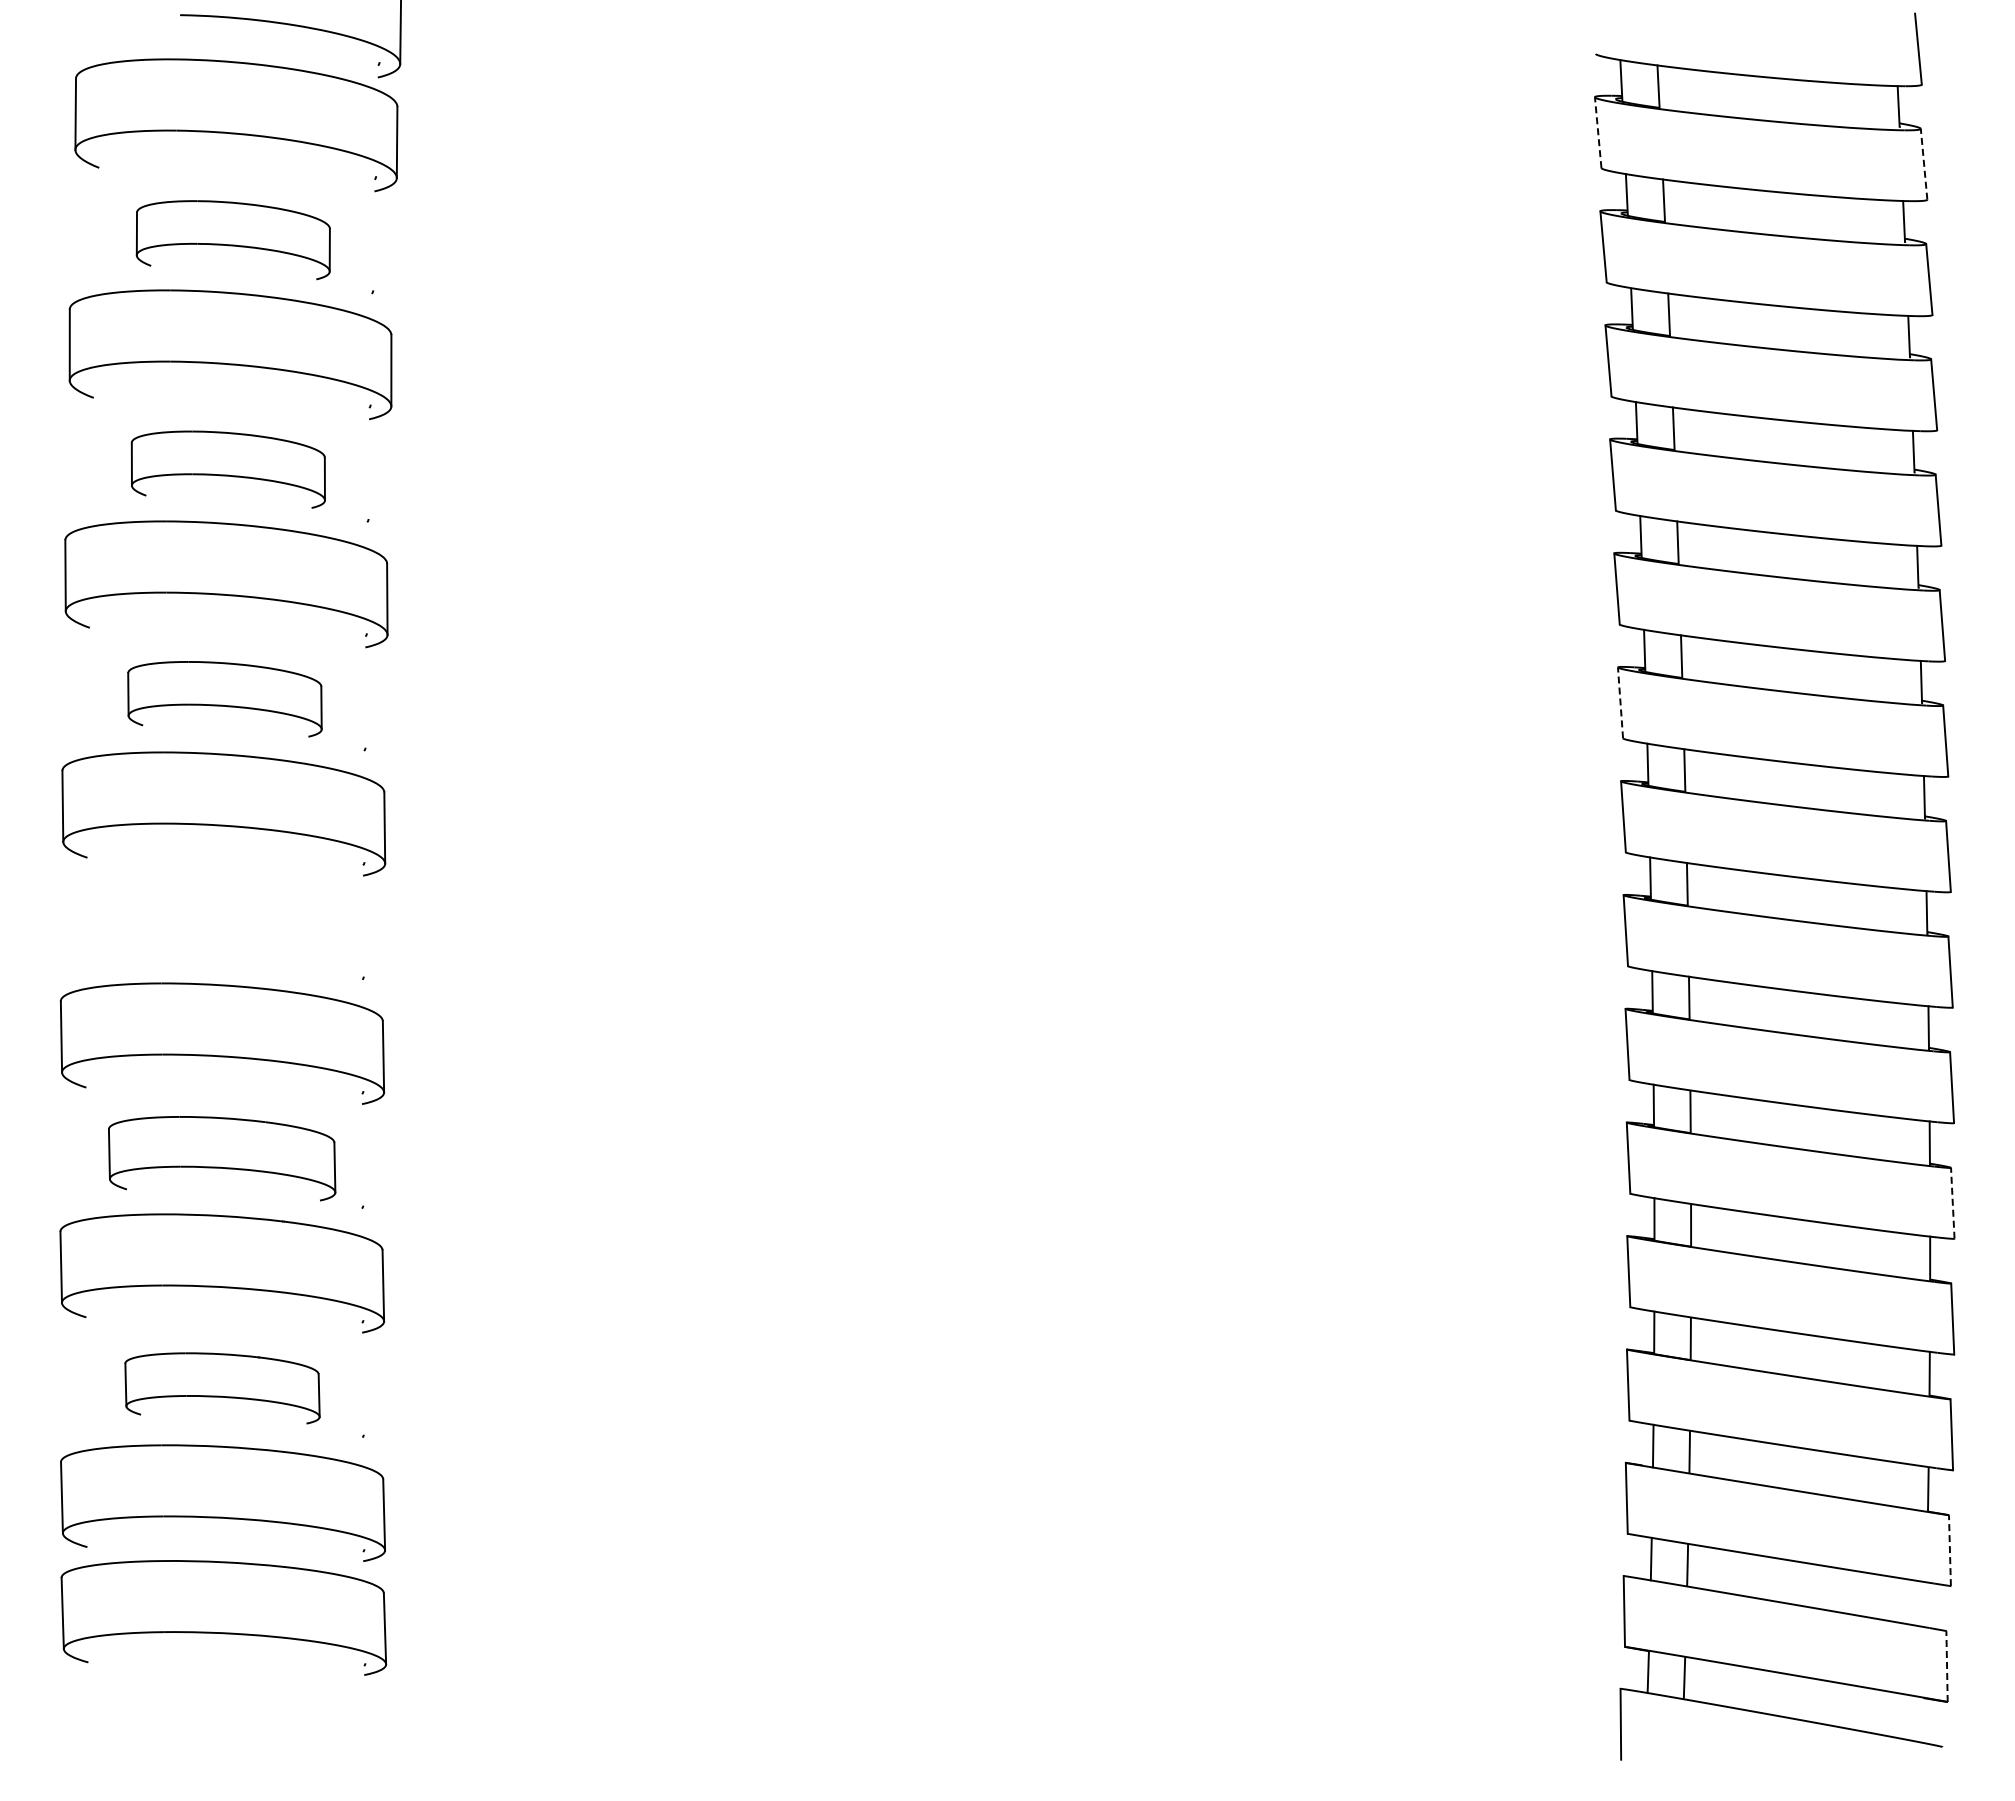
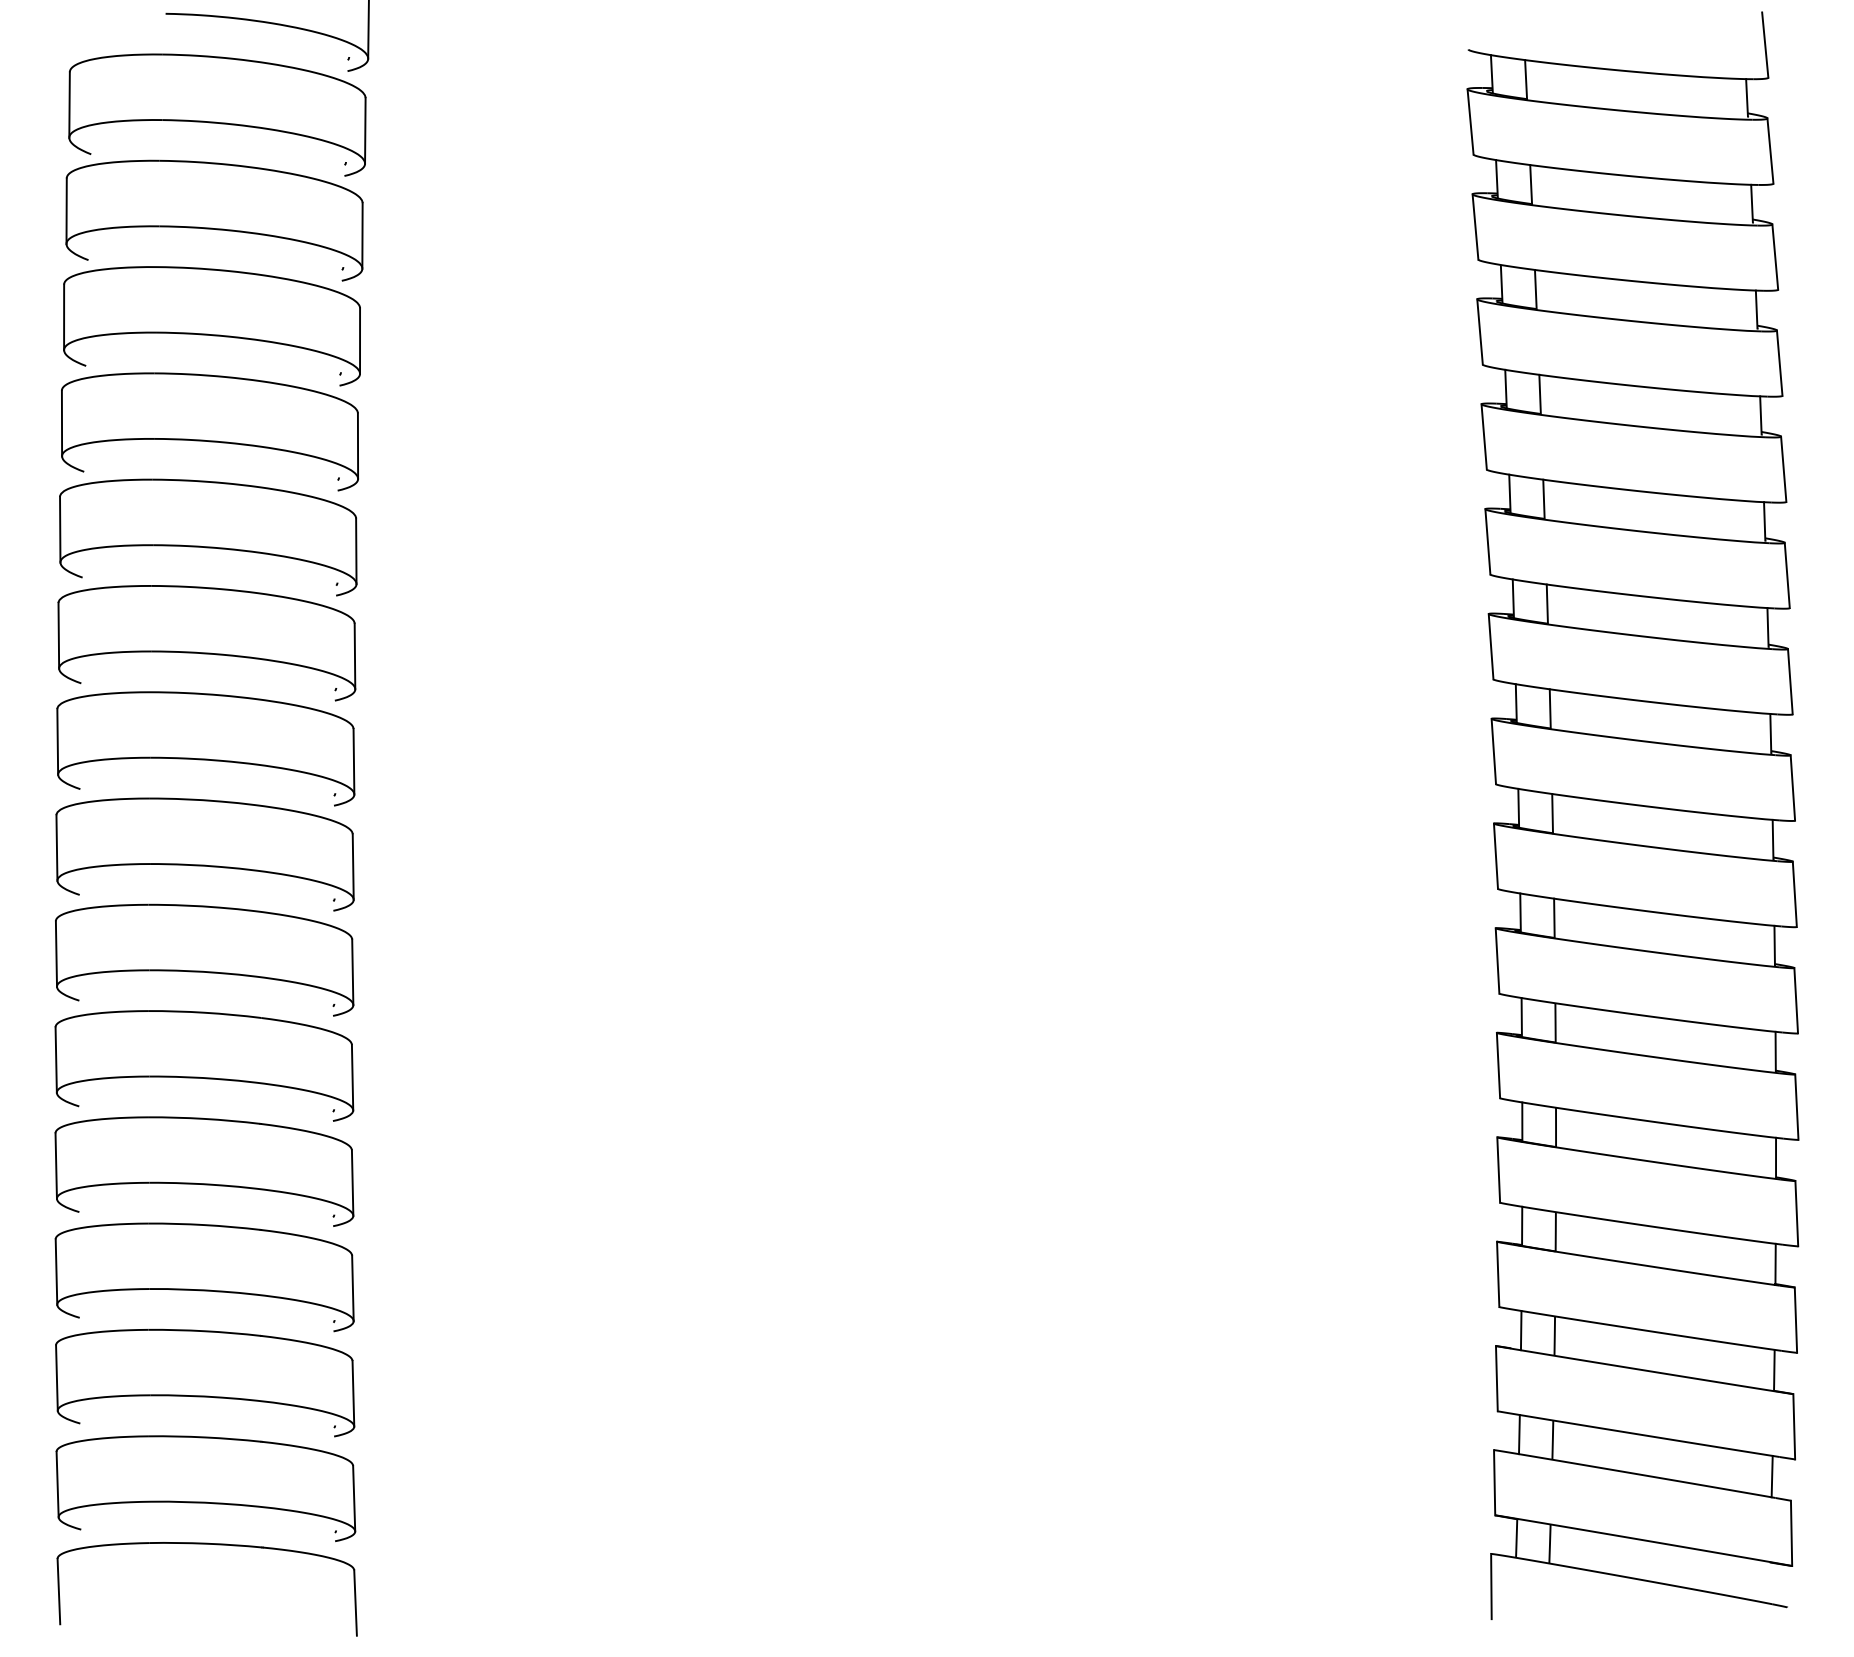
line: (1598, 132) -> (1470, 121), dashed -> solid
line: (1924, 164) -> (1770, 151), dashed -> solid
part: (233, 240) -> (214, 221), size x1.67
part: (228, 469) -> (210, 431), size x1.67
part: (224, 699) -> (206, 643), size x1.67
line: (1620, 702) -> (1491, 646), dashed -> solid
part: (222, 928) -> (204, 854), added
part: (221, 1158) -> (203, 1065), size x1.43
line: (1952, 1203) -> (1796, 1107), dashed -> solid
part: (222, 1388) -> (204, 1277), size x1.67
line: (1949, 1550) -> (1793, 1426), dashed -> solid
line: (1925, 1604) -> (1771, 1476), added
line: (1947, 1666) -> (1791, 1533), dashed -> solid
part: (224, 1678) -> (206, 1544), added

